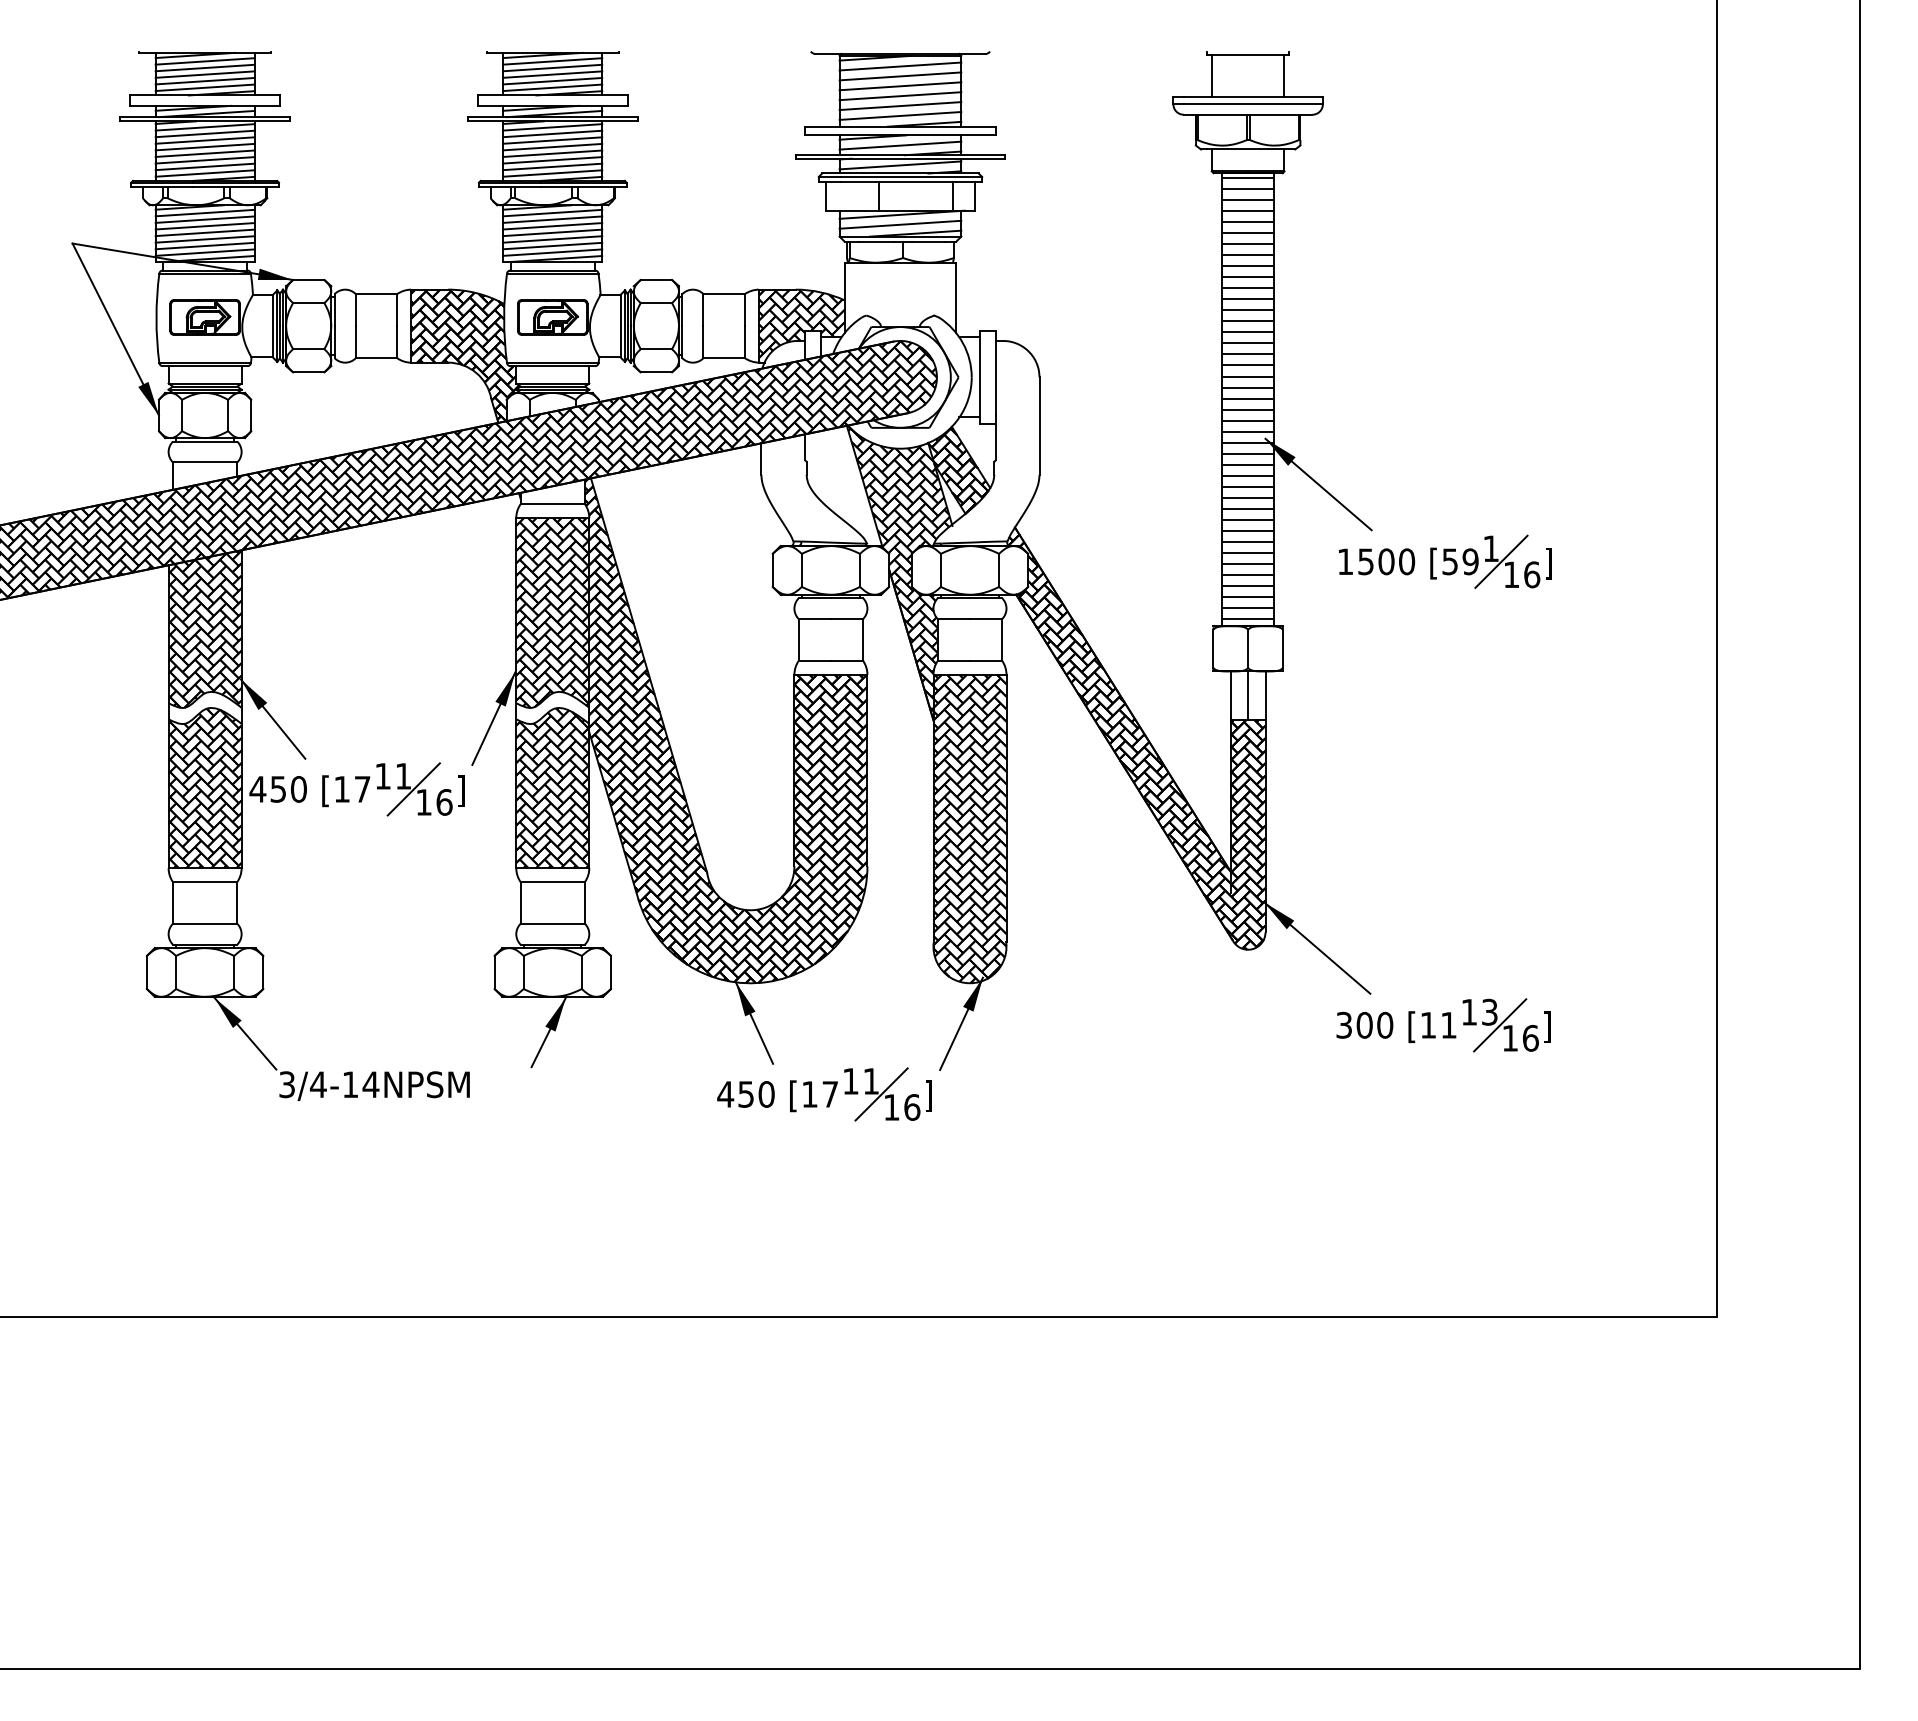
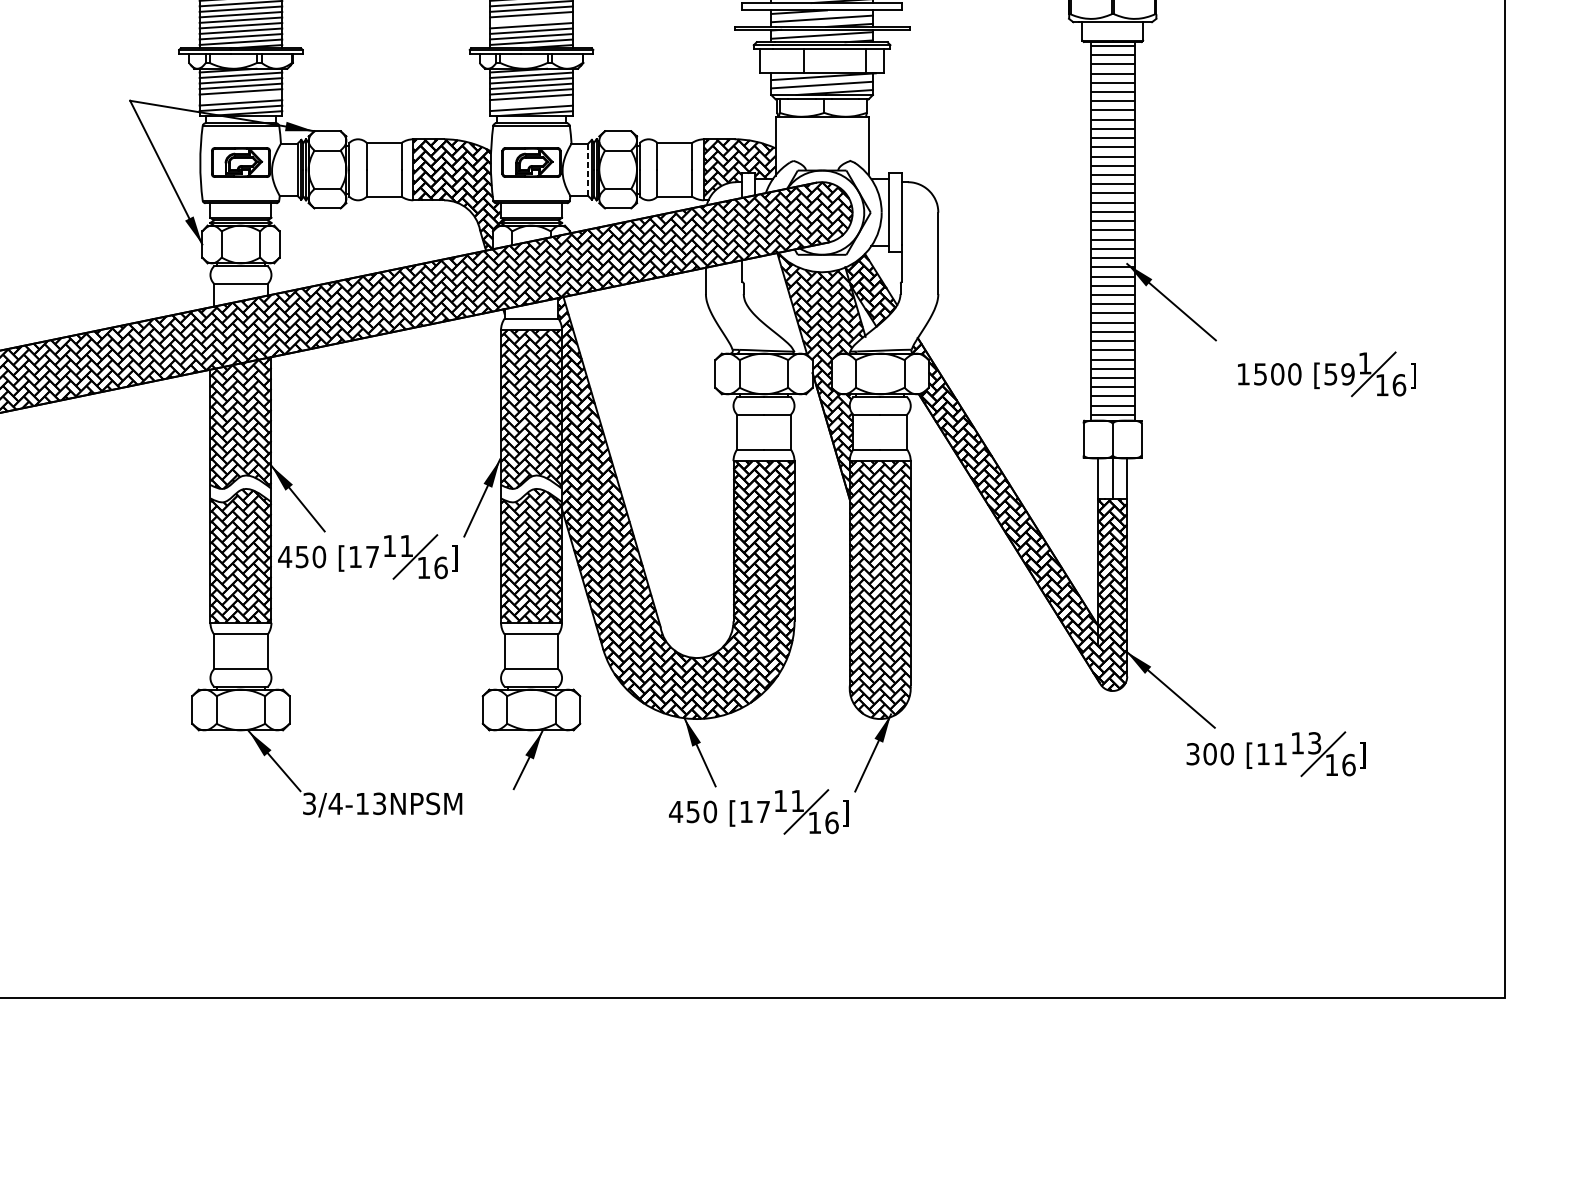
line: (552, 146) -> (531, 19), removed
line: (204, 239) -> (240, 97), removed
line: (552, 245) -> (531, 102), removed
line: (620, 326) -> (588, 170), solid -> dashed
part: (1445, 561) -> (1326, 374), moved
text: (370, 1084) -> (379, 803), 3/4-14NPSM -> 3/4-13NPSM

